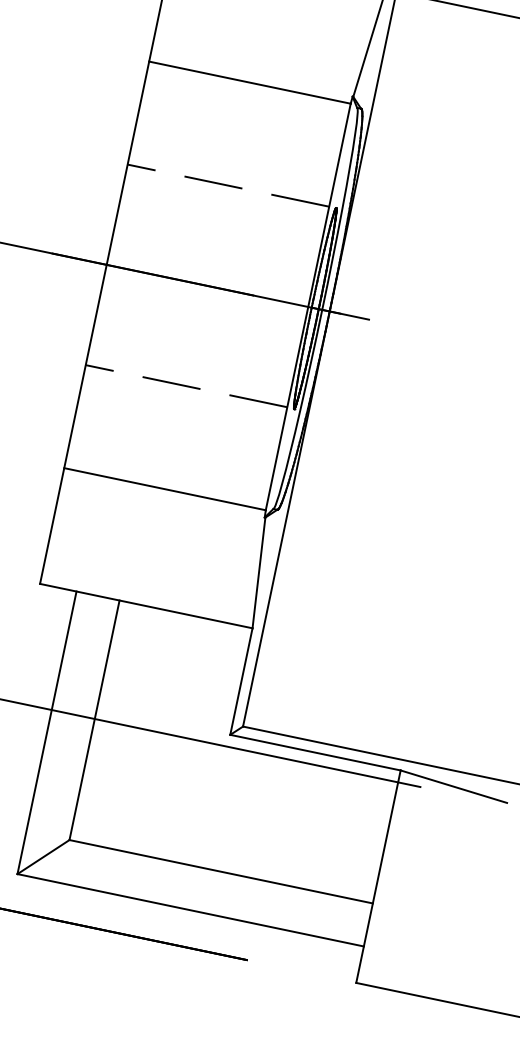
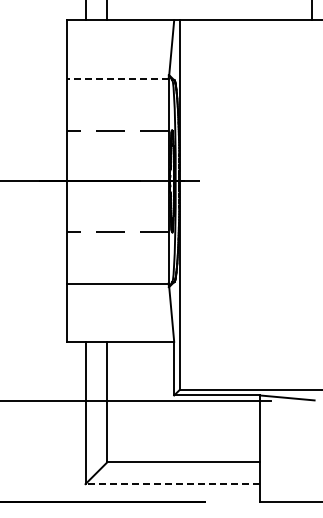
line: (249, 81) -> (117, 78), solid -> dashed
line: (189, 910) -> (172, 484), solid -> dashed

